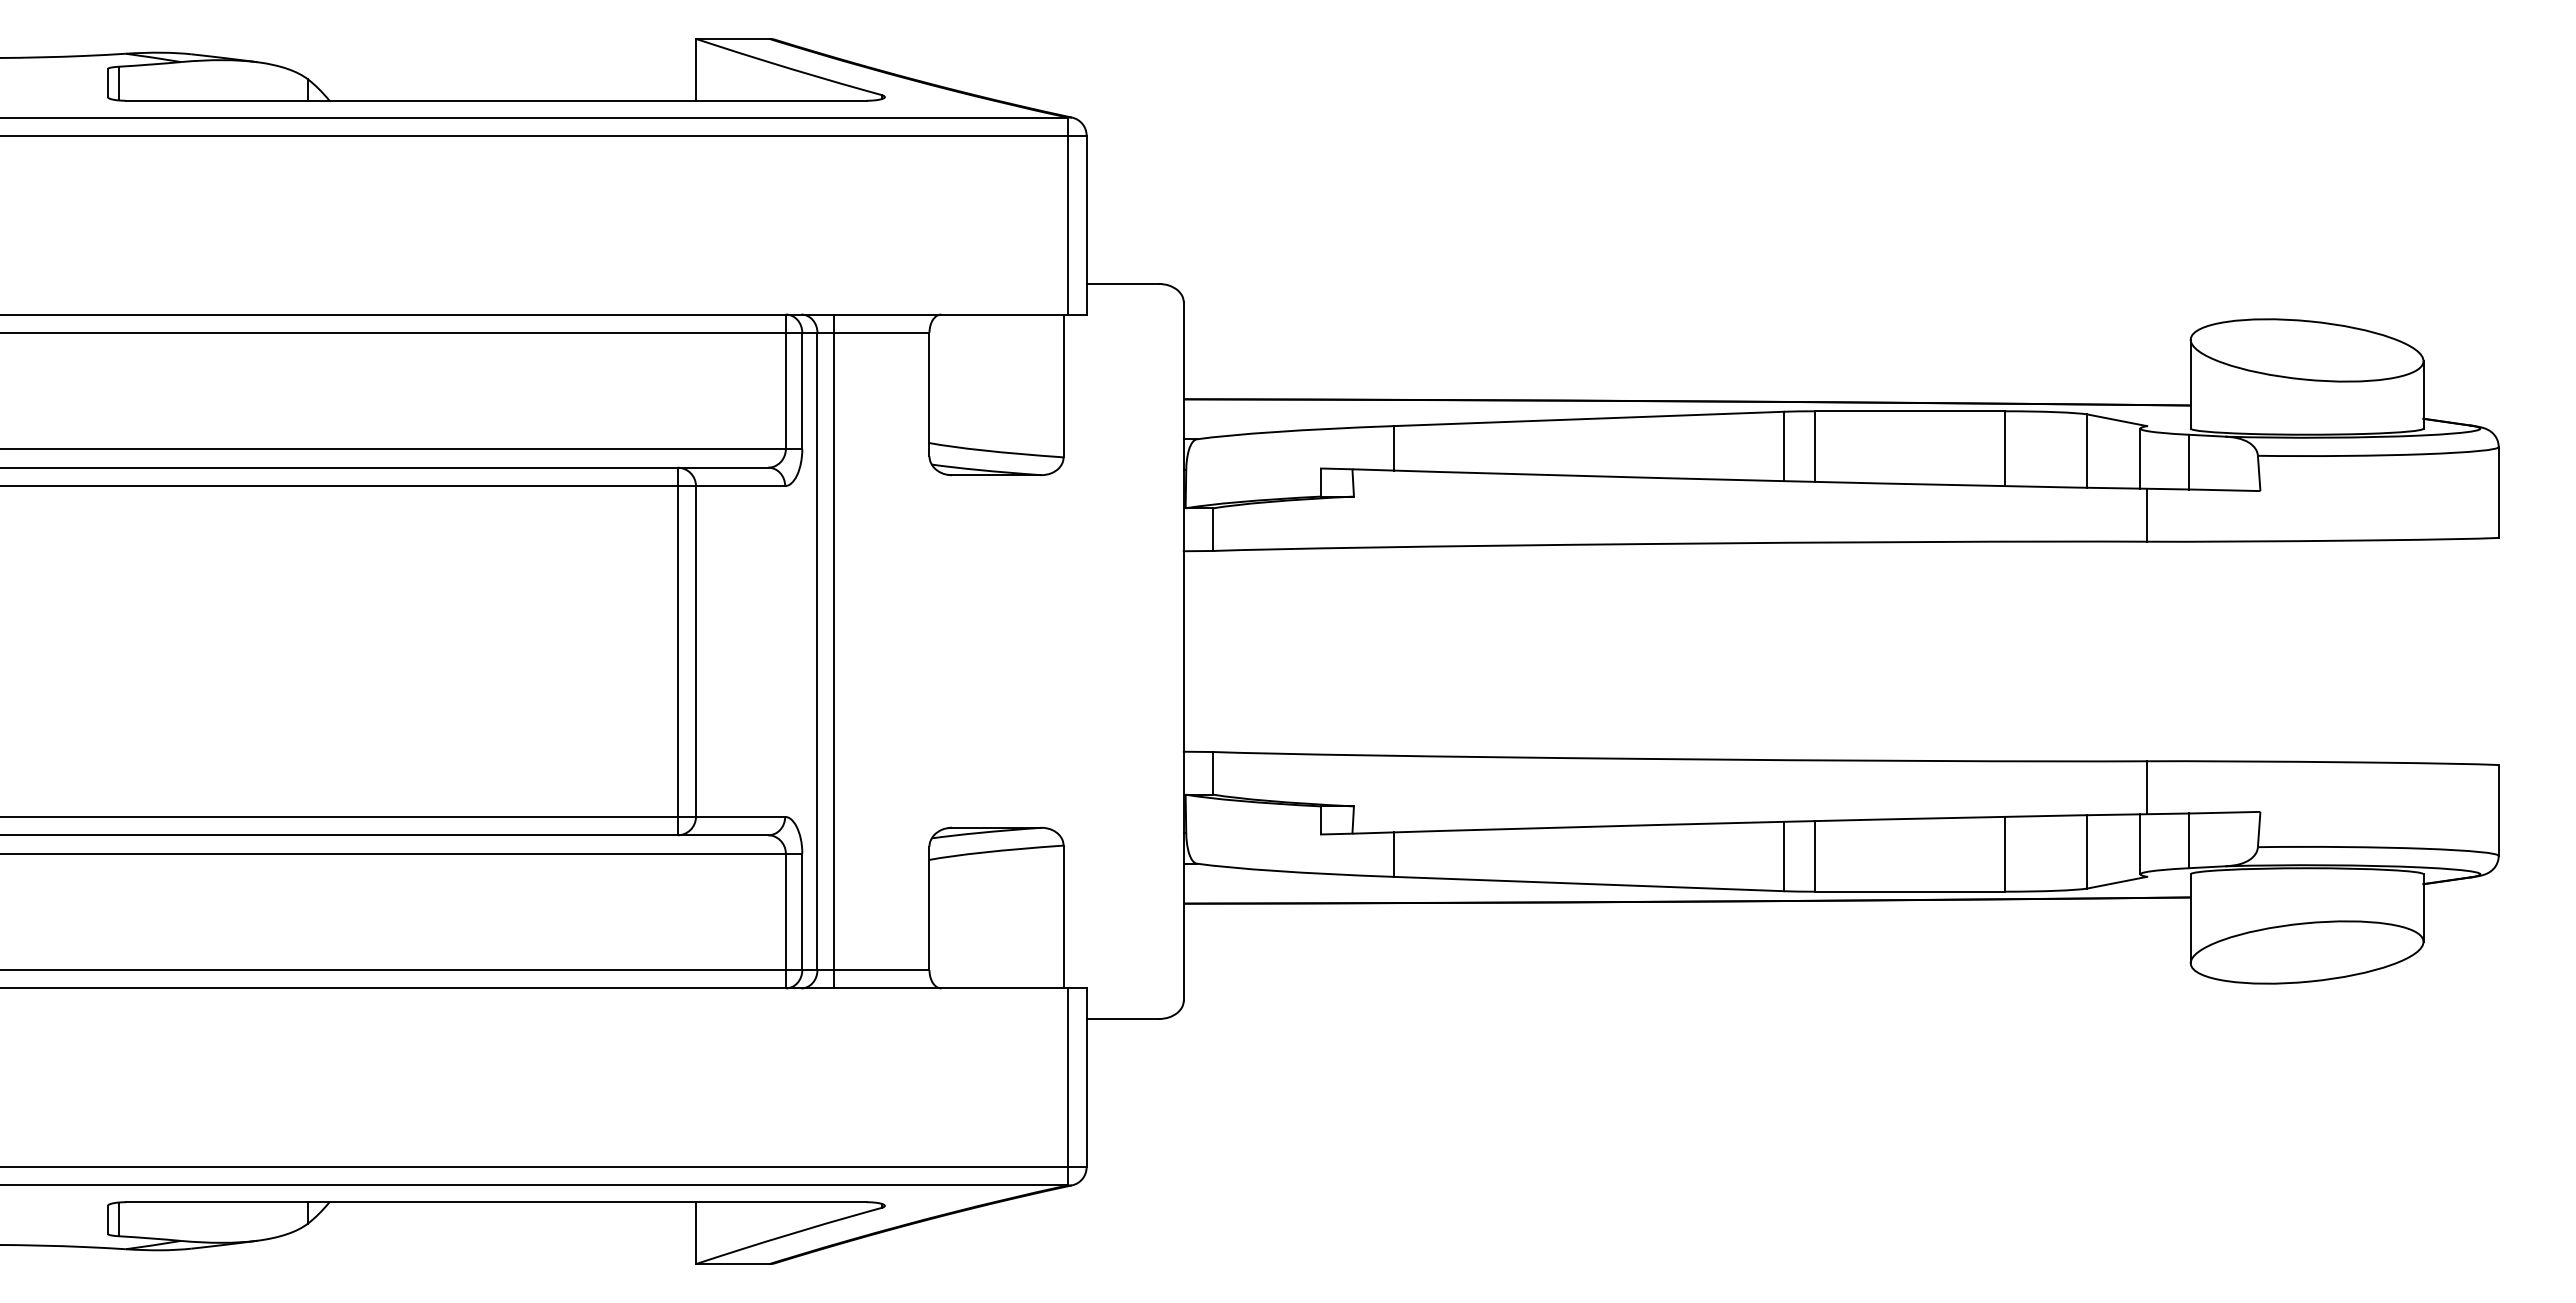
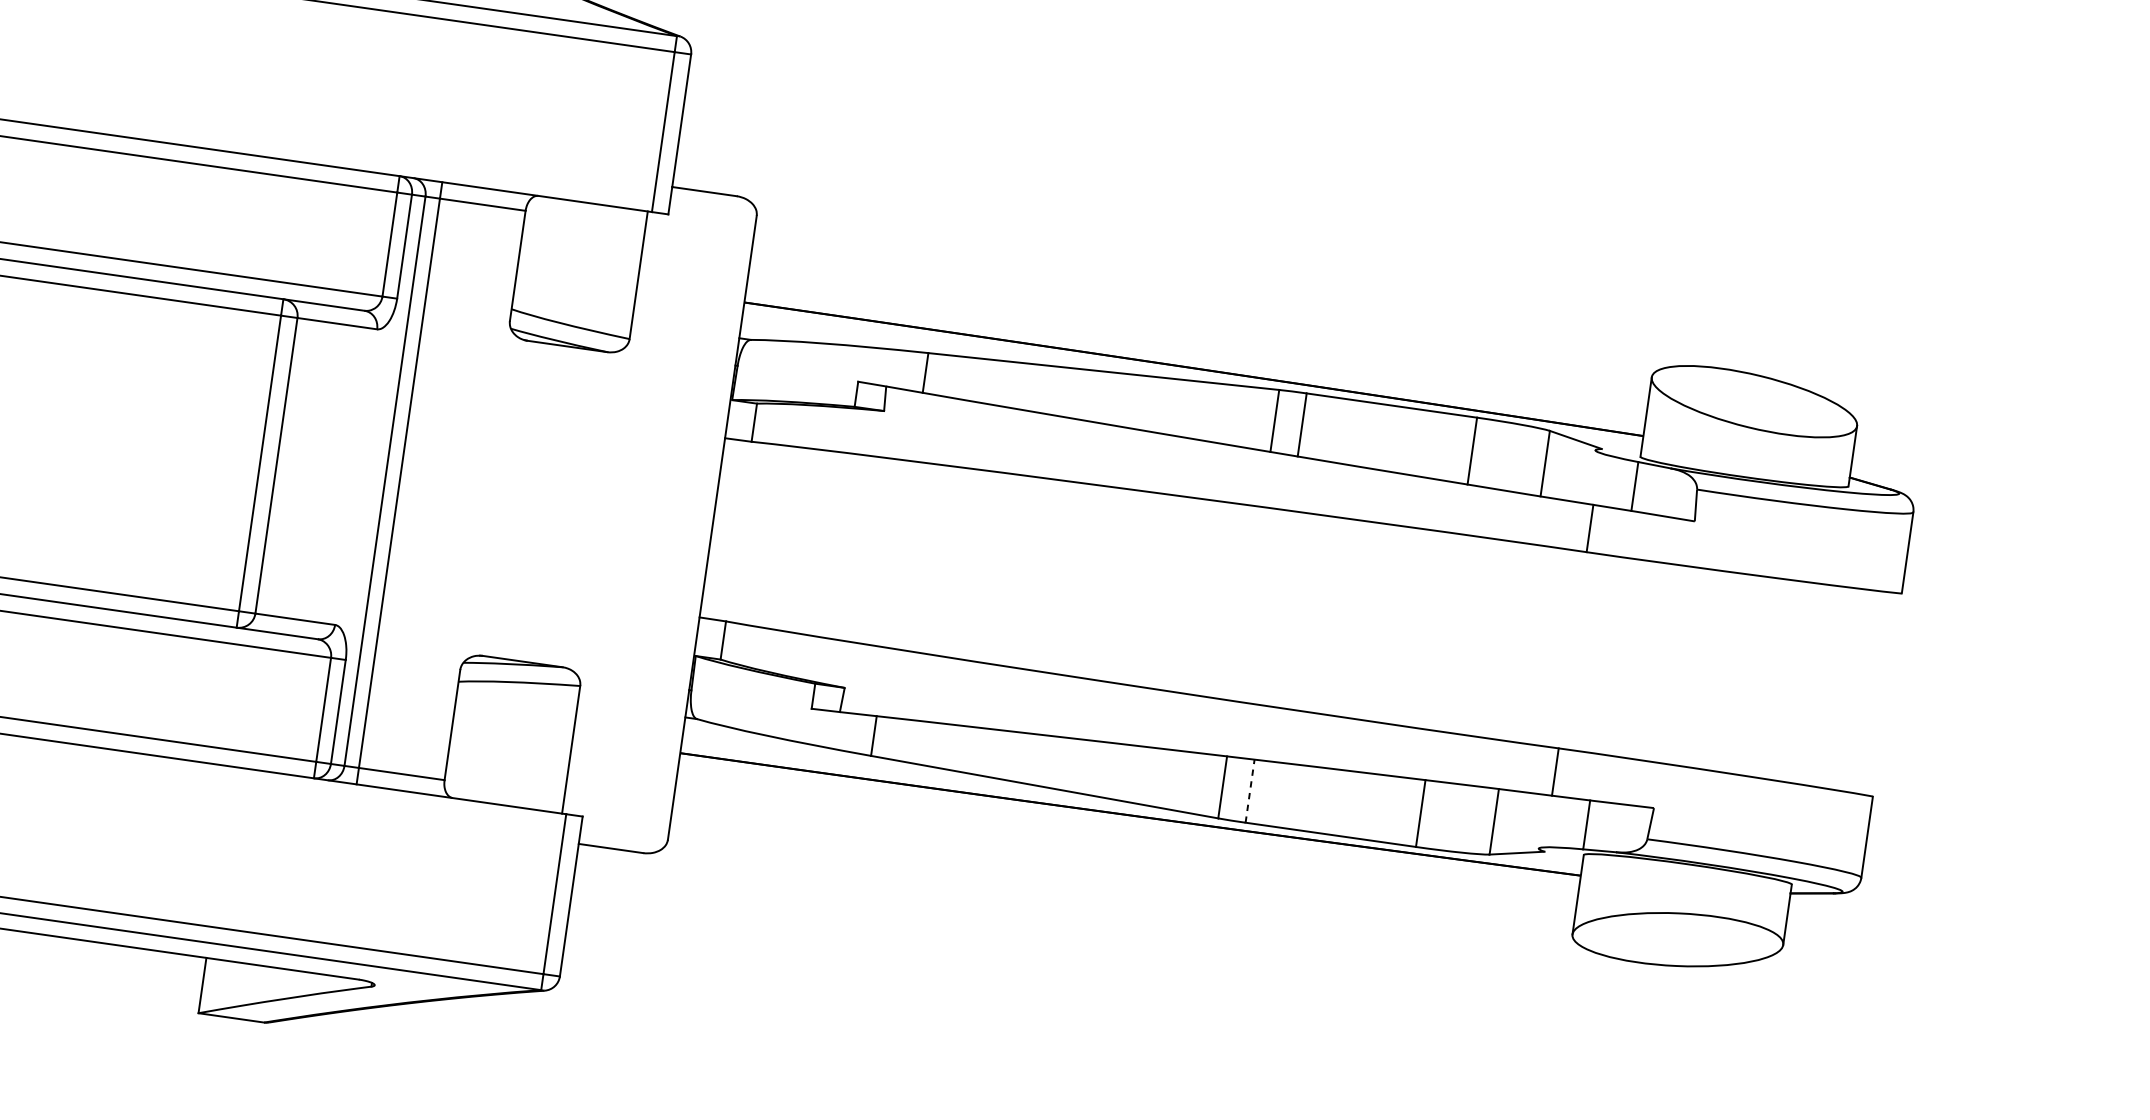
line: (2140, 458) -> (1591, 477), removed
line: (2140, 844) -> (1542, 821), removed
line: (1814, 855) -> (1250, 790), solid -> dashed

